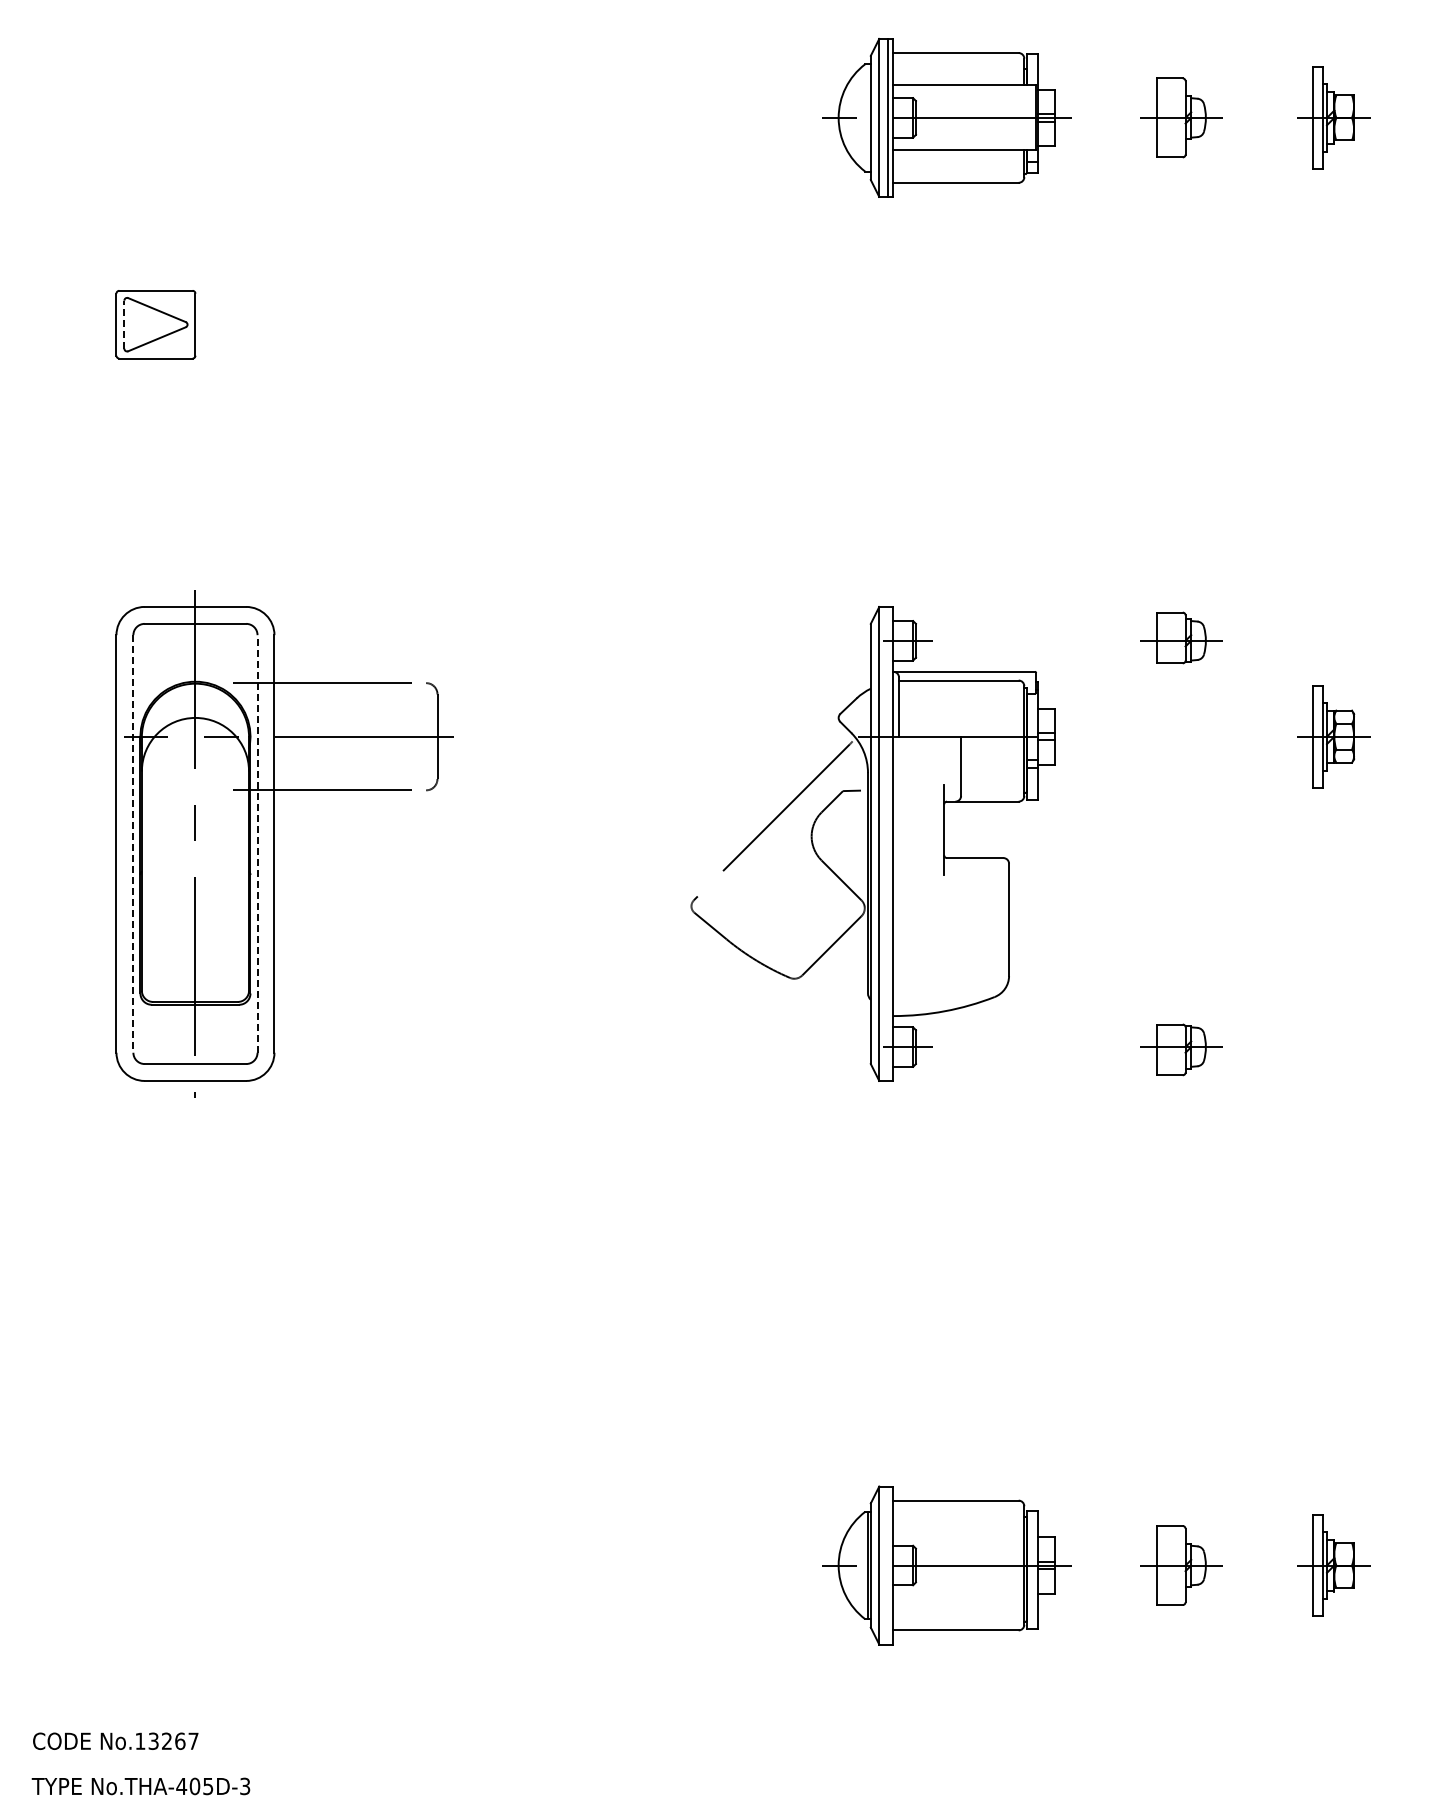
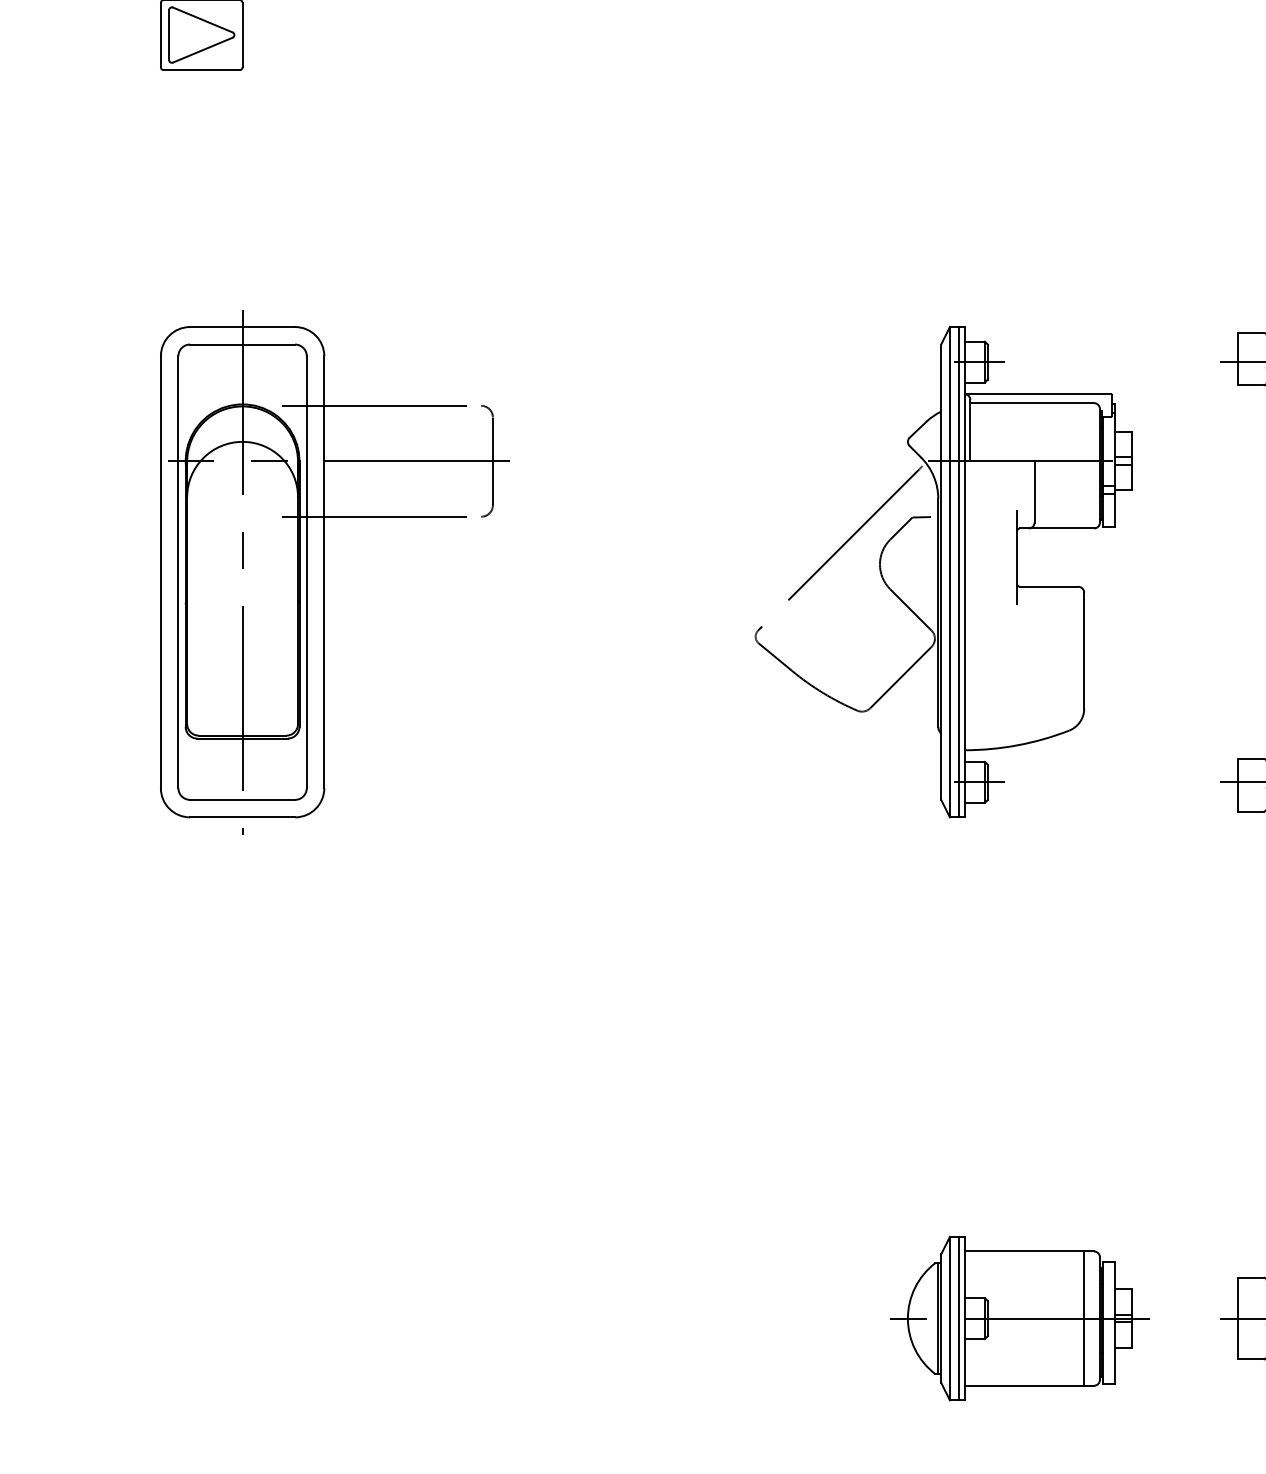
line: (124, 324) -> (169, 34), dashed -> solid
line: (133, 843) -> (178, 571), dashed -> solid
line: (257, 843) -> (306, 571), dashed -> solid
line: (887, 843) -> (958, 571), added
line: (887, 1565) -> (958, 1318), added
line: (1009, 1565) -> (1084, 1318), added

